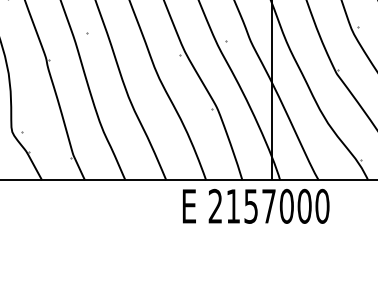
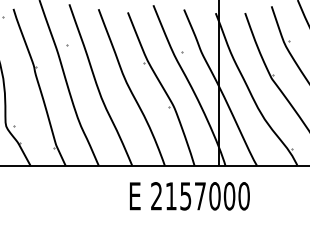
text: (255, 206) -> (189, 196), moved

